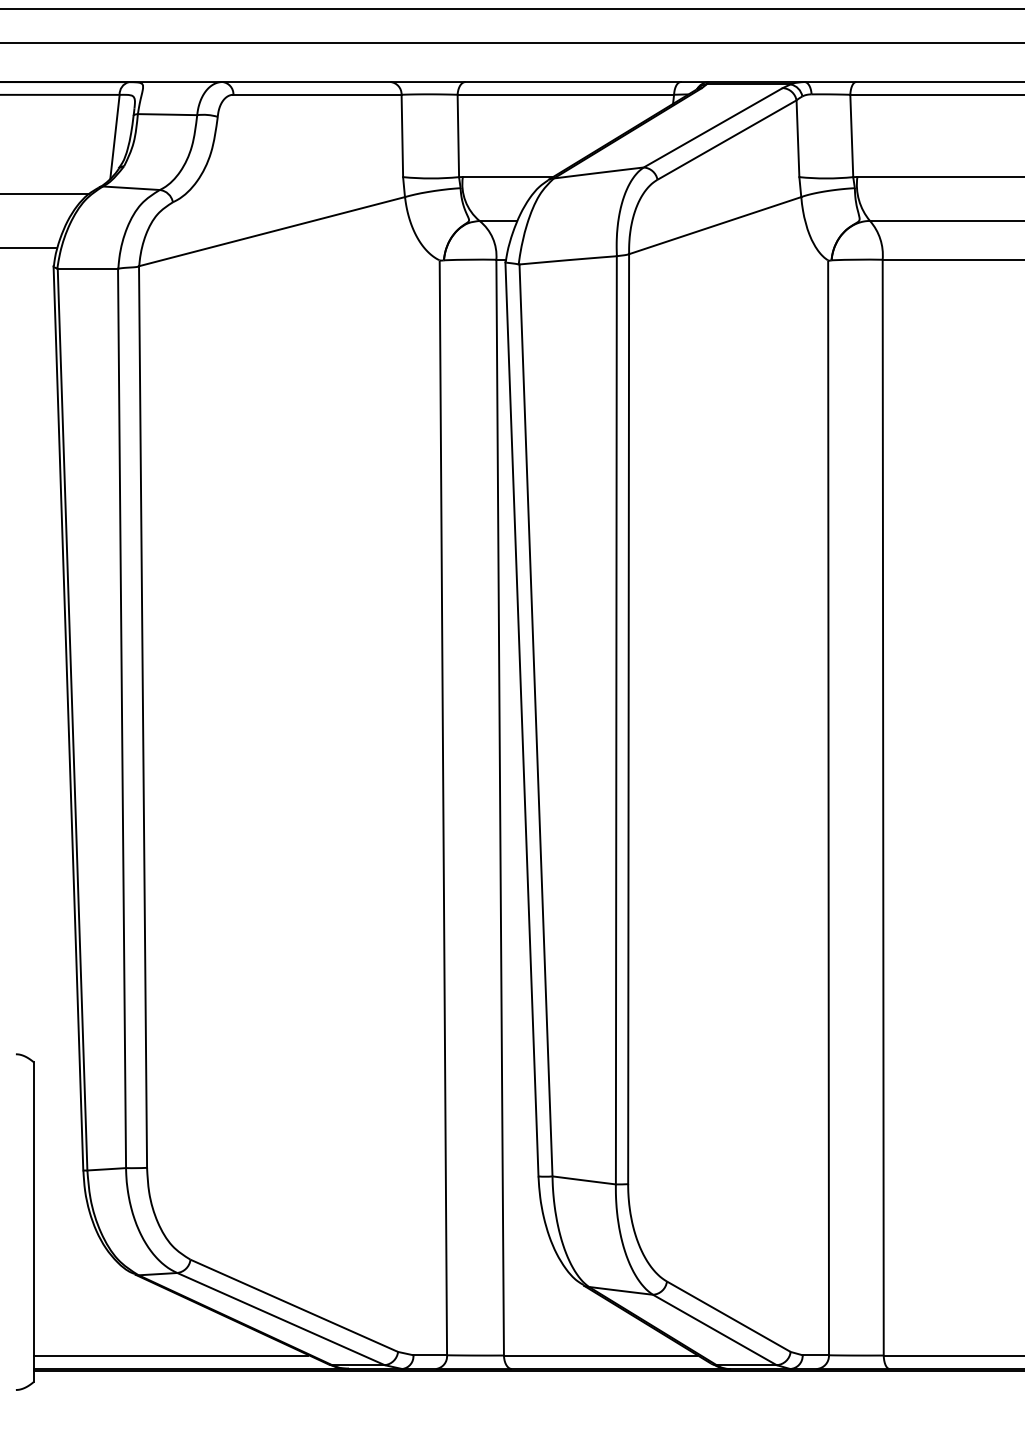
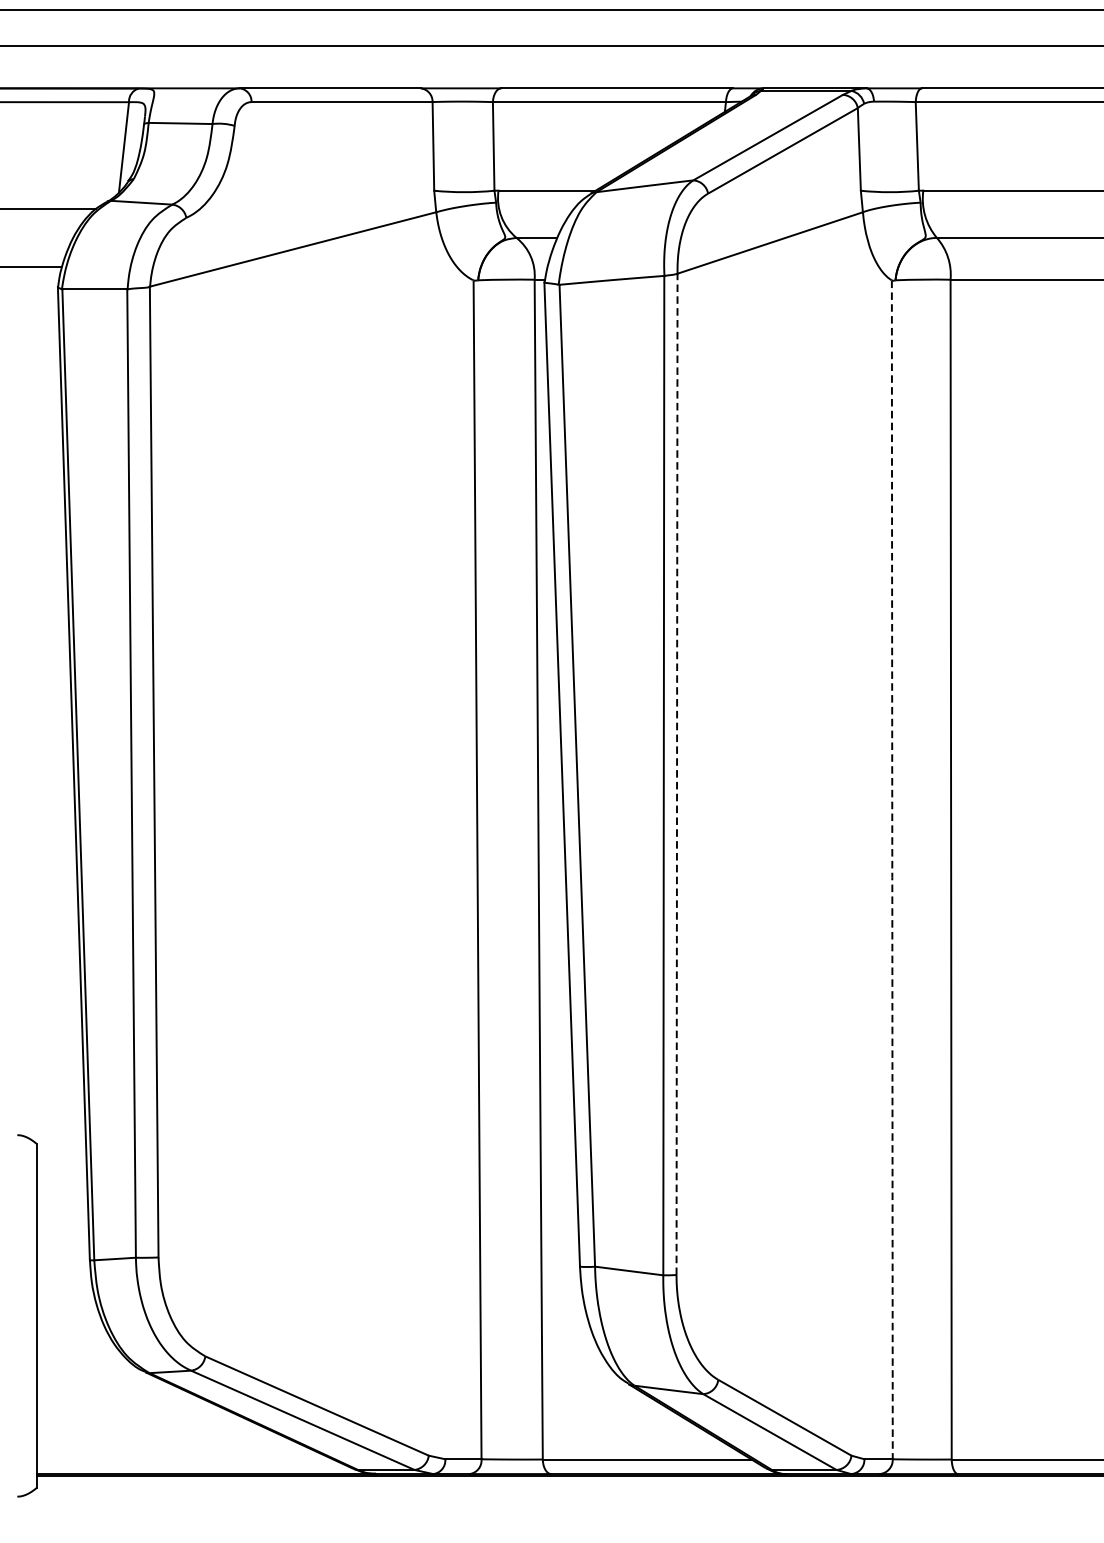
line: (628, 719) -> (676, 774), solid -> dashed
line: (828, 808) -> (892, 870), solid -> dashed
line: (170, 1355) -> (183, 1459), removed

